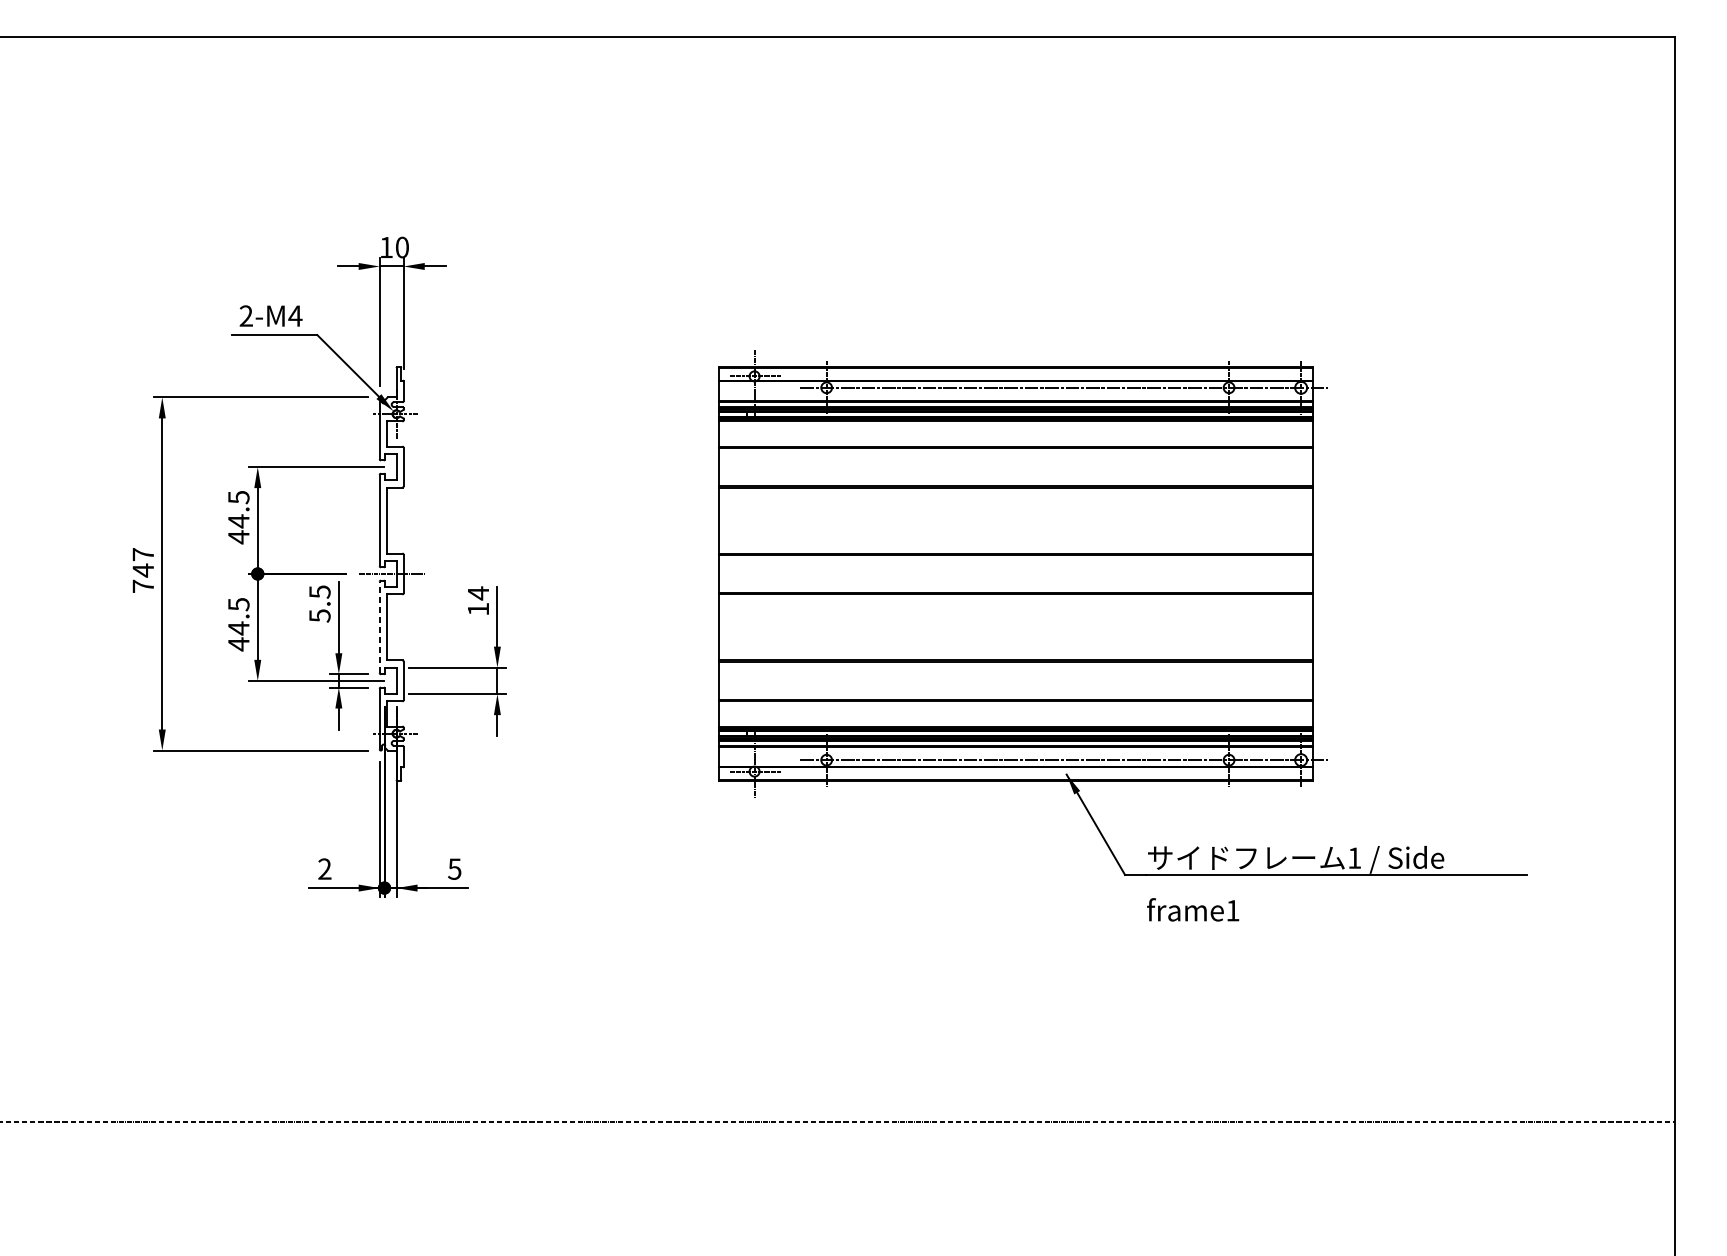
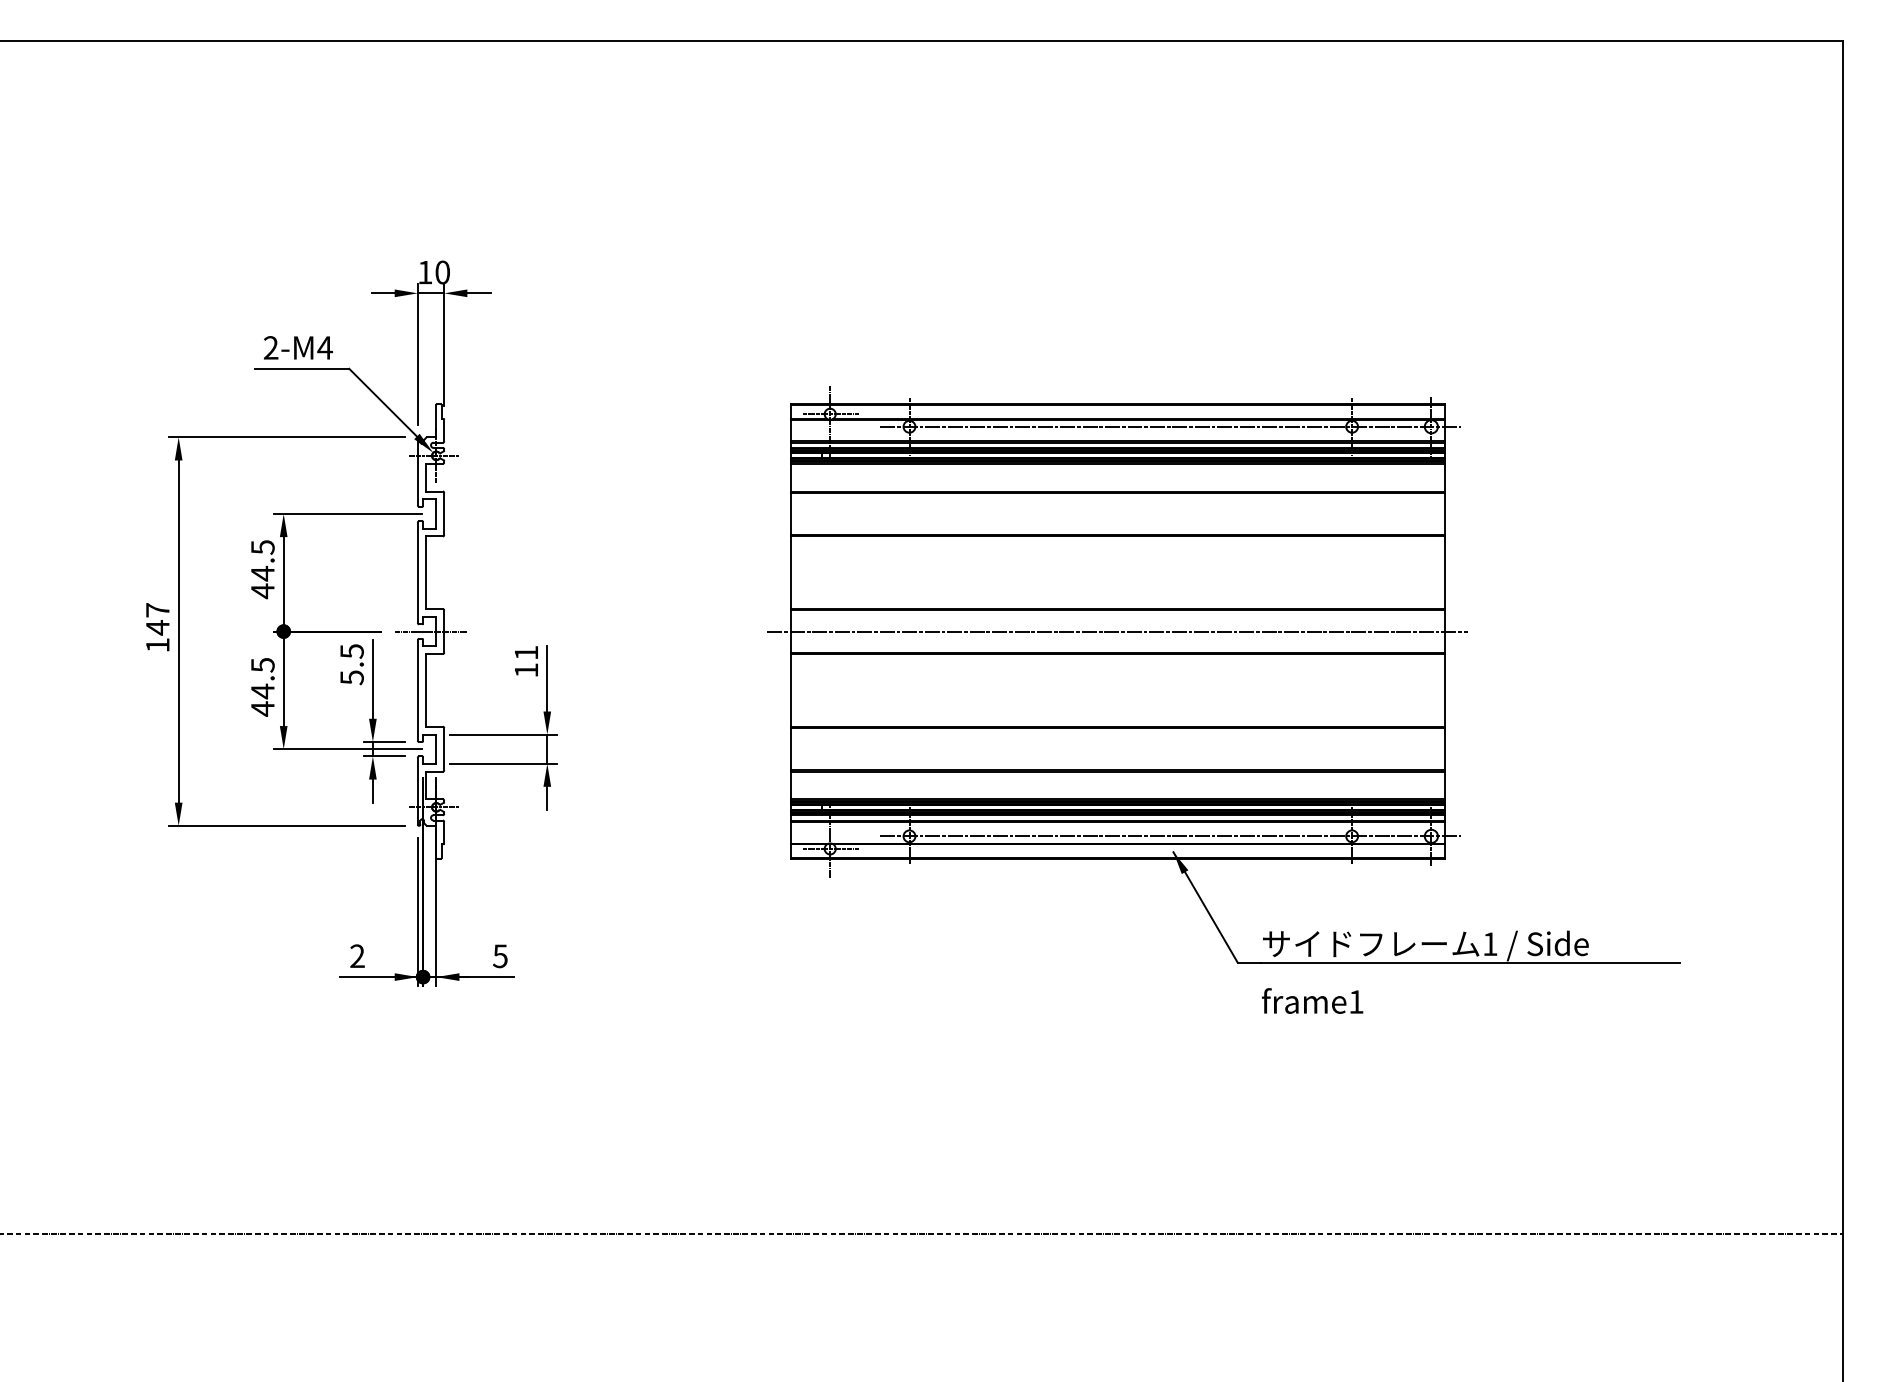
line: (1015, 573) -> (1117, 631), added
text: (143, 586) -> (157, 645), 747 -> 147
text: (478, 592) -> (526, 652), 14 -> 11
line: (379, 626) -> (417, 689), dashed -> solid

